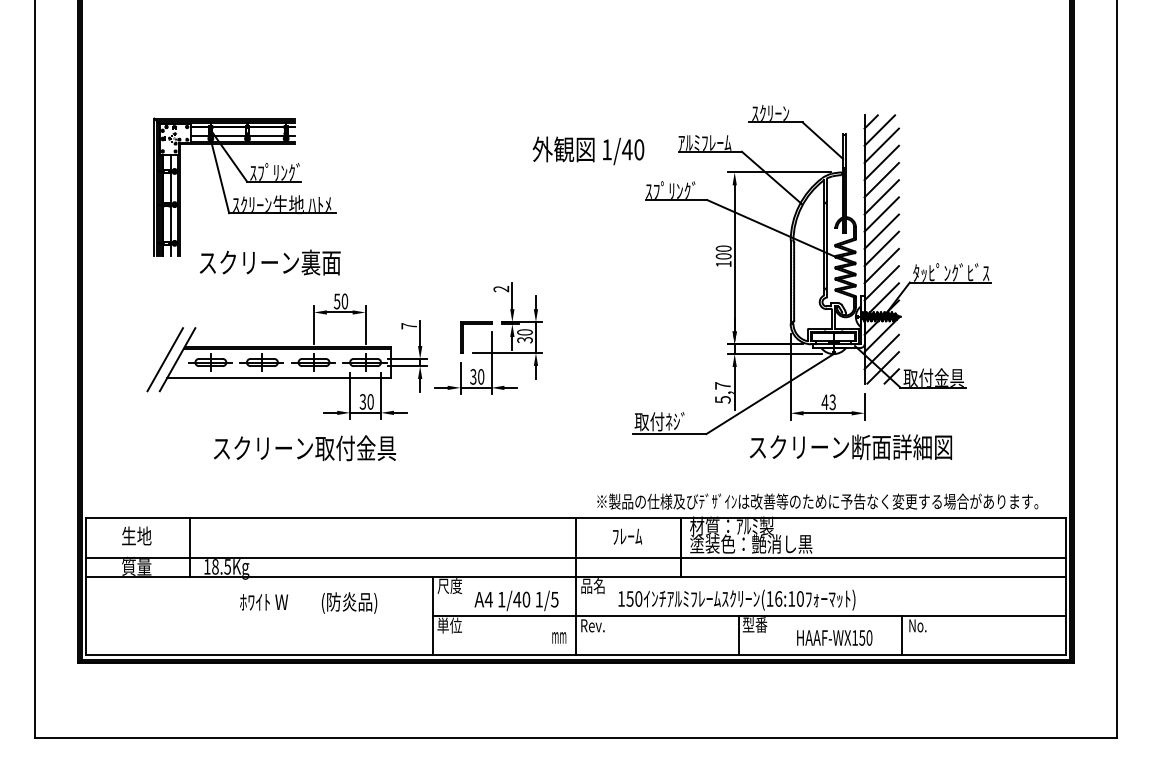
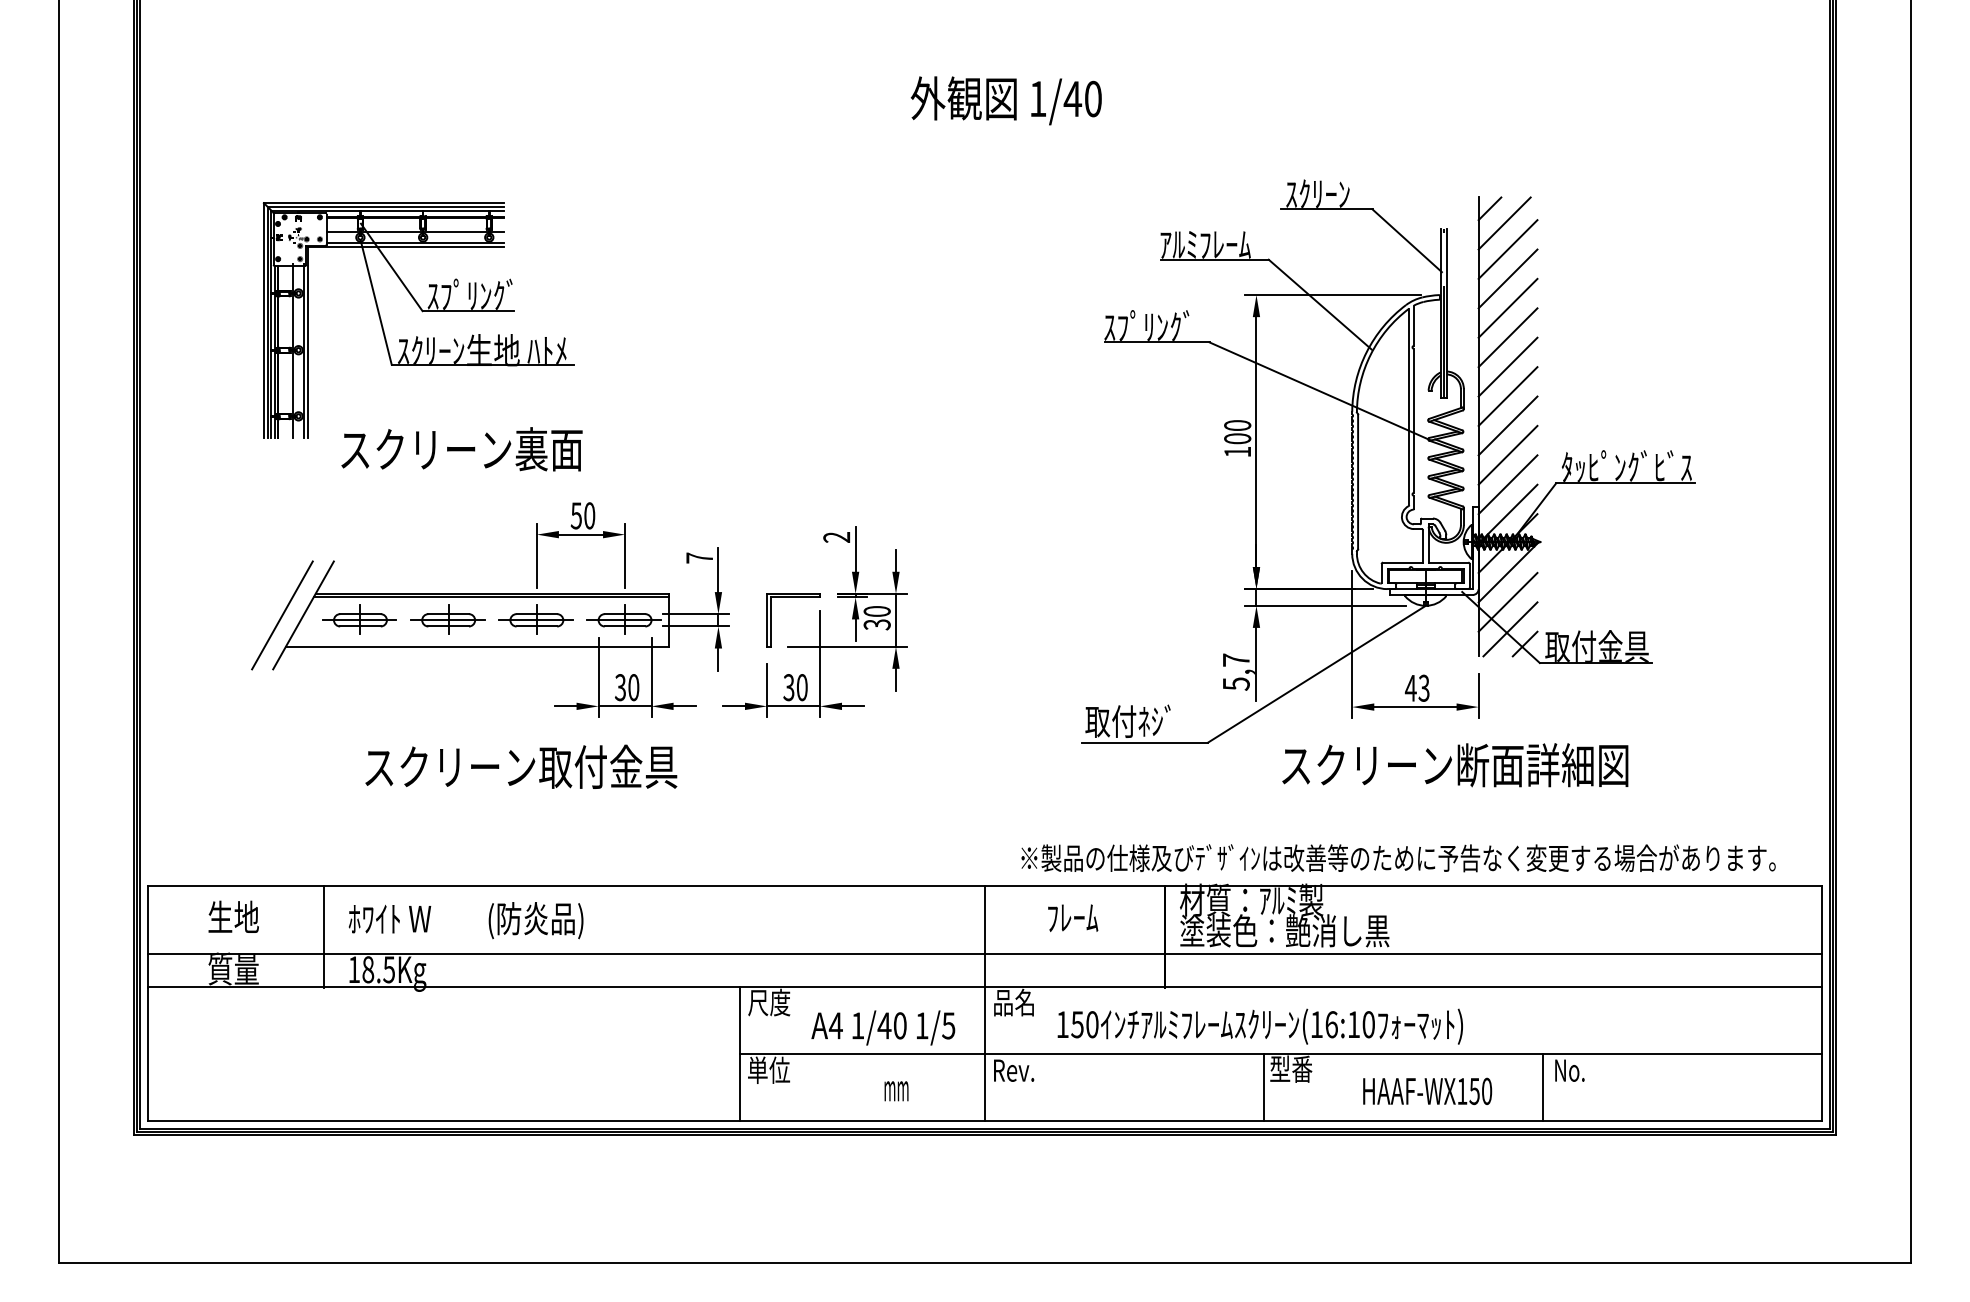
text: (588, 150) -> (1006, 100), moved
part: (488, 338) -> (814, 621), moved
text: (308, 602) -> (465, 919), moved
text: (559, 637) -> (896, 1090), moved

